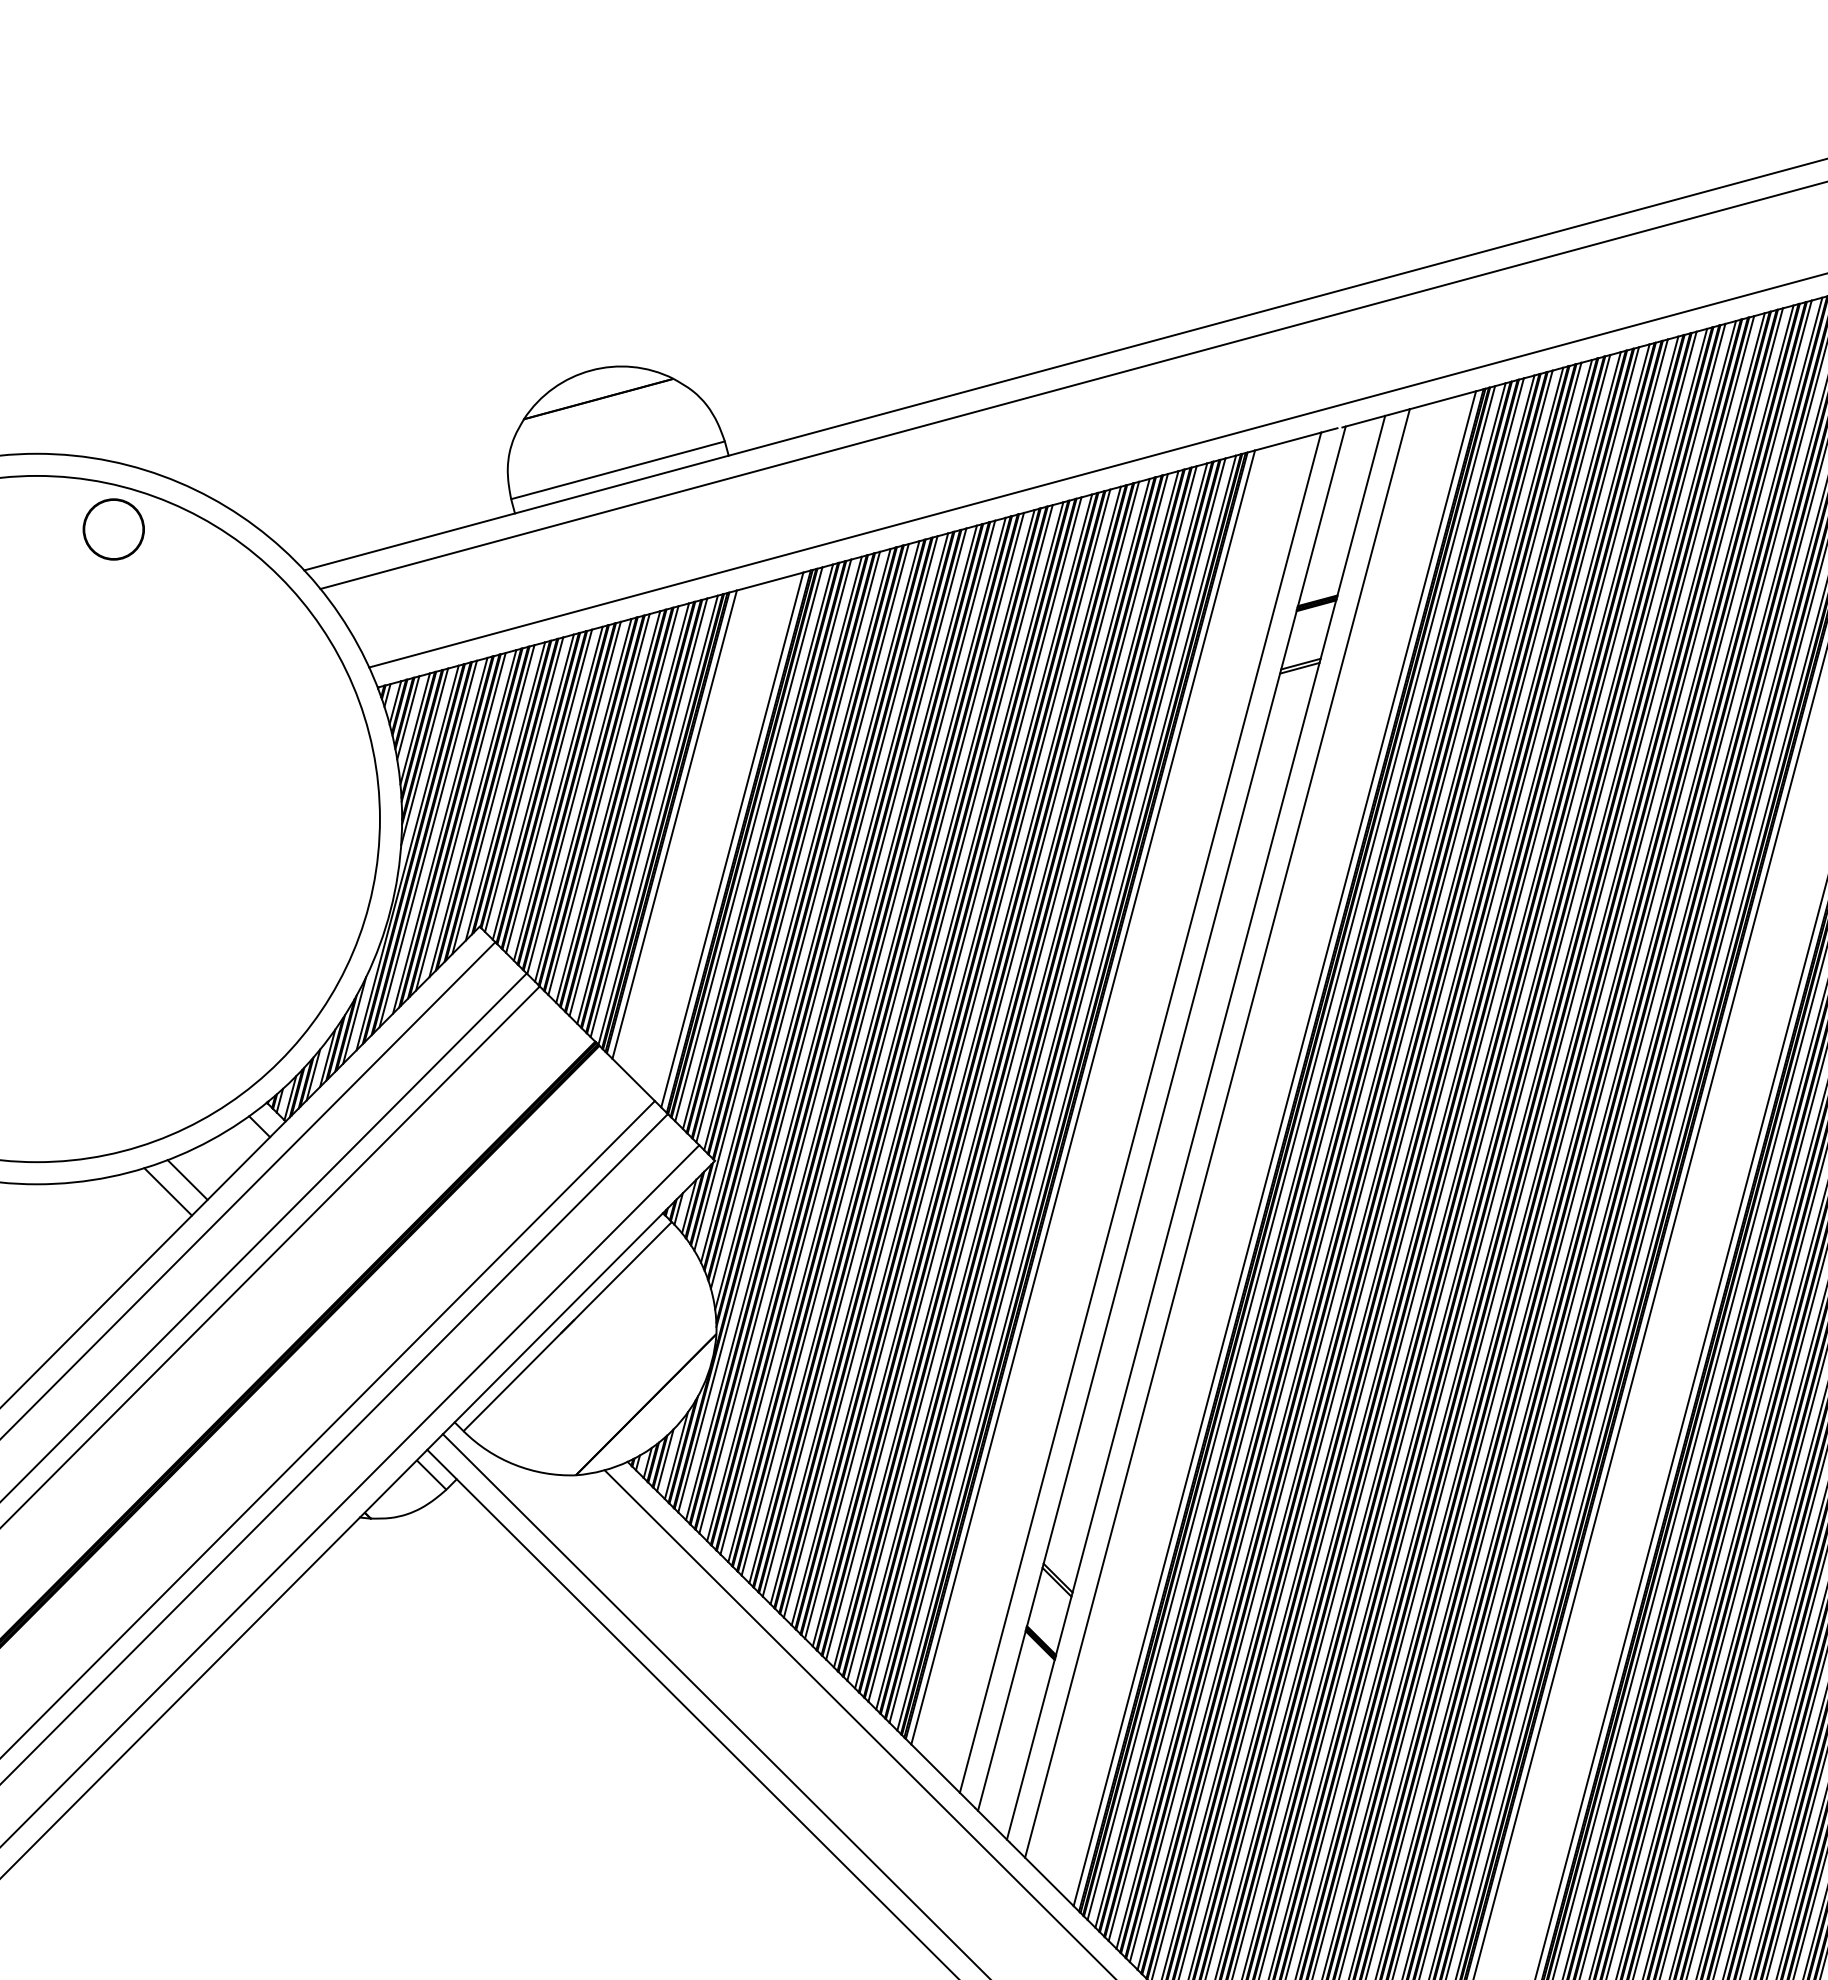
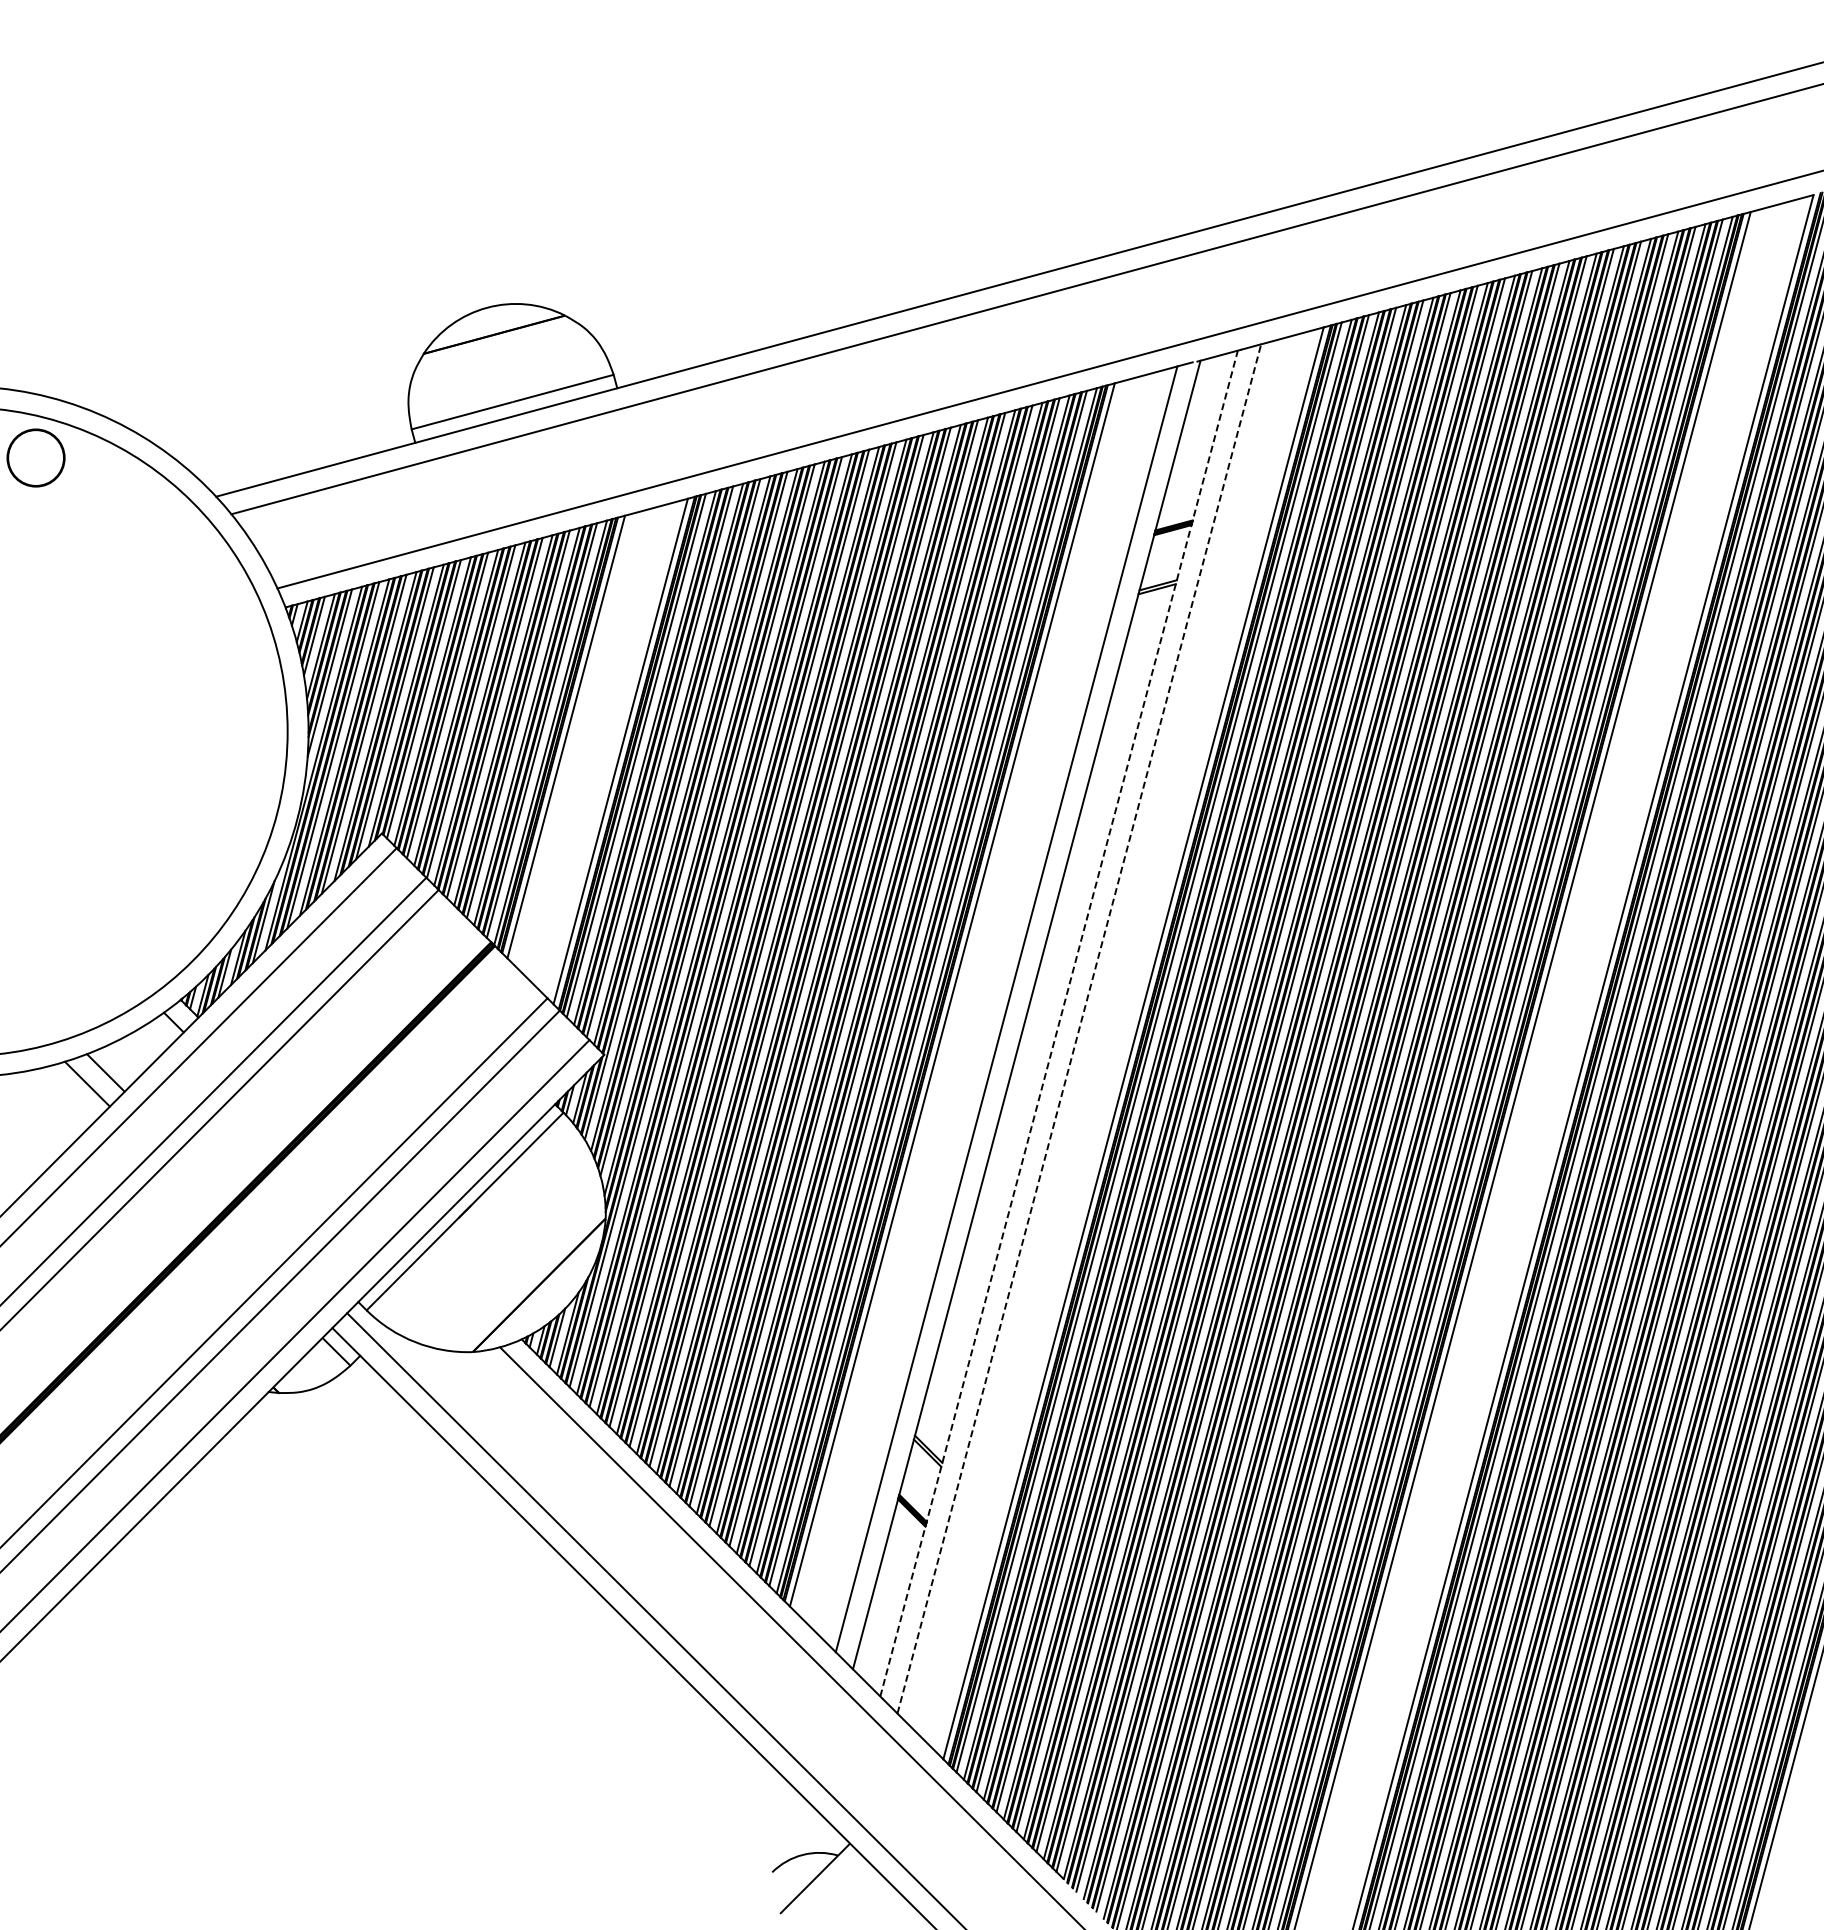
line: (1196, 1127) -> (1059, 1023), solid -> dashed
line: (1217, 1132) -> (1079, 1028), solid -> dashed

